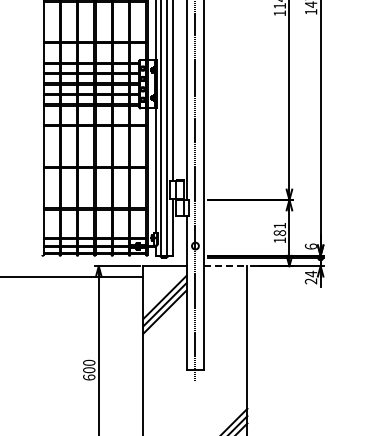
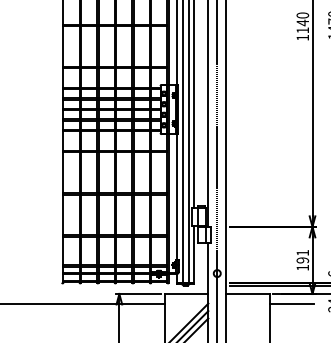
text: (280, 233) -> (303, 260), 181 -> 191
line: (225, 266) -> (247, 294), dashed -> solid
line: (268, 276) -> (291, 304), added

